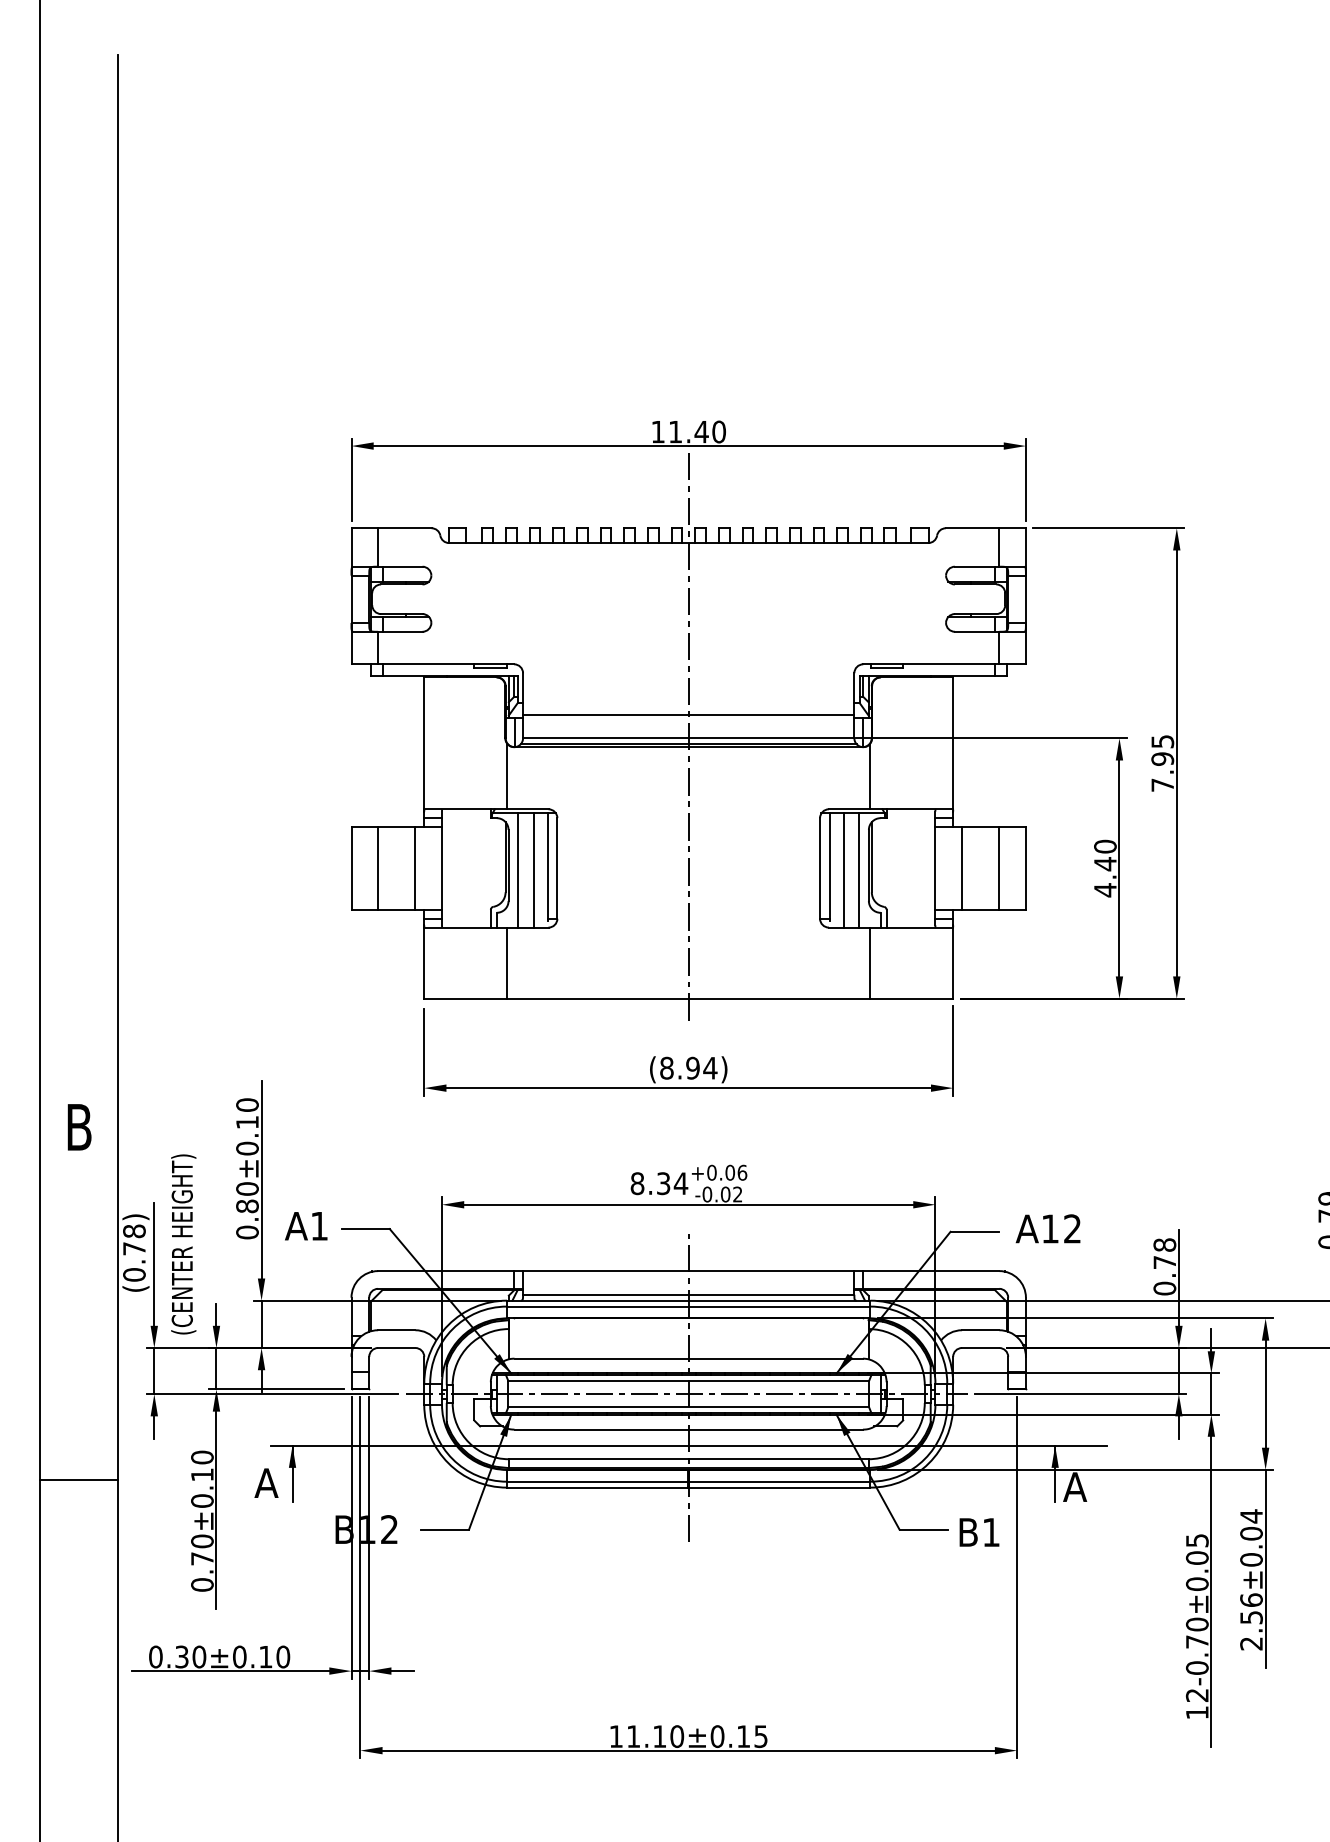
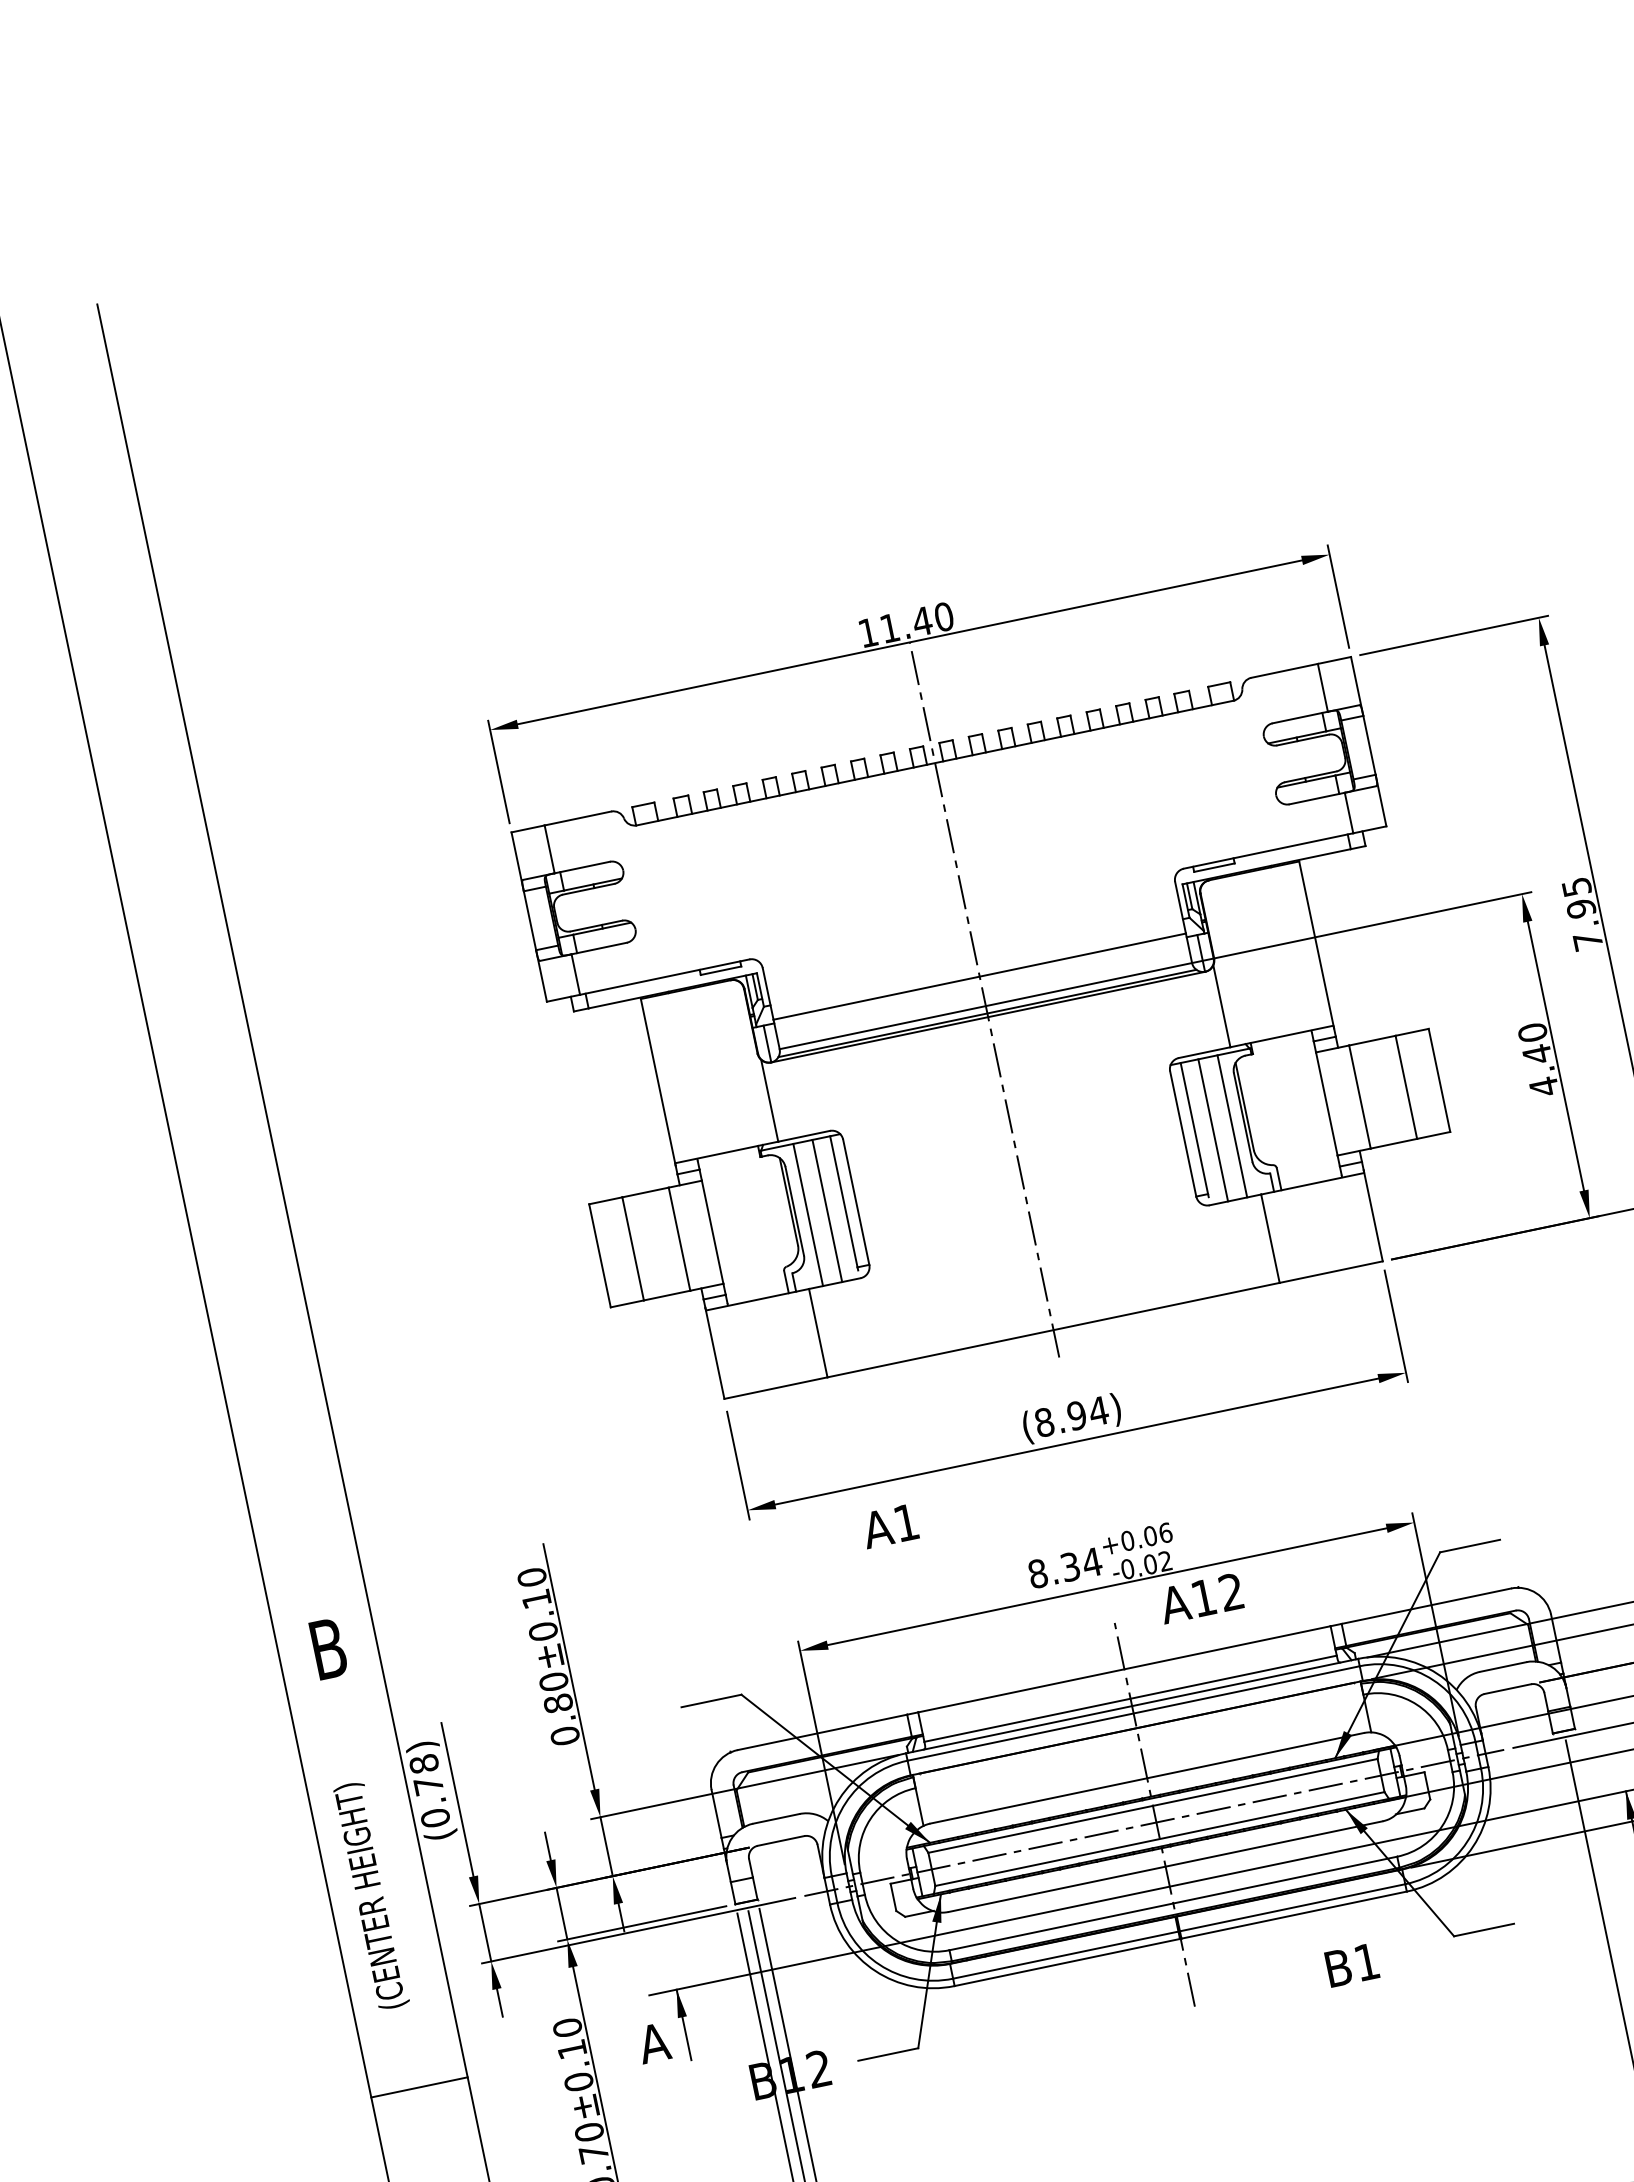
text: (306, 1226) -> (890, 1526), moved
text: (1047, 1228) -> (1200, 1598), moved
text: (183, 1244) -> (371, 1896), moved
text: (979, 1532) -> (1352, 1965), moved

